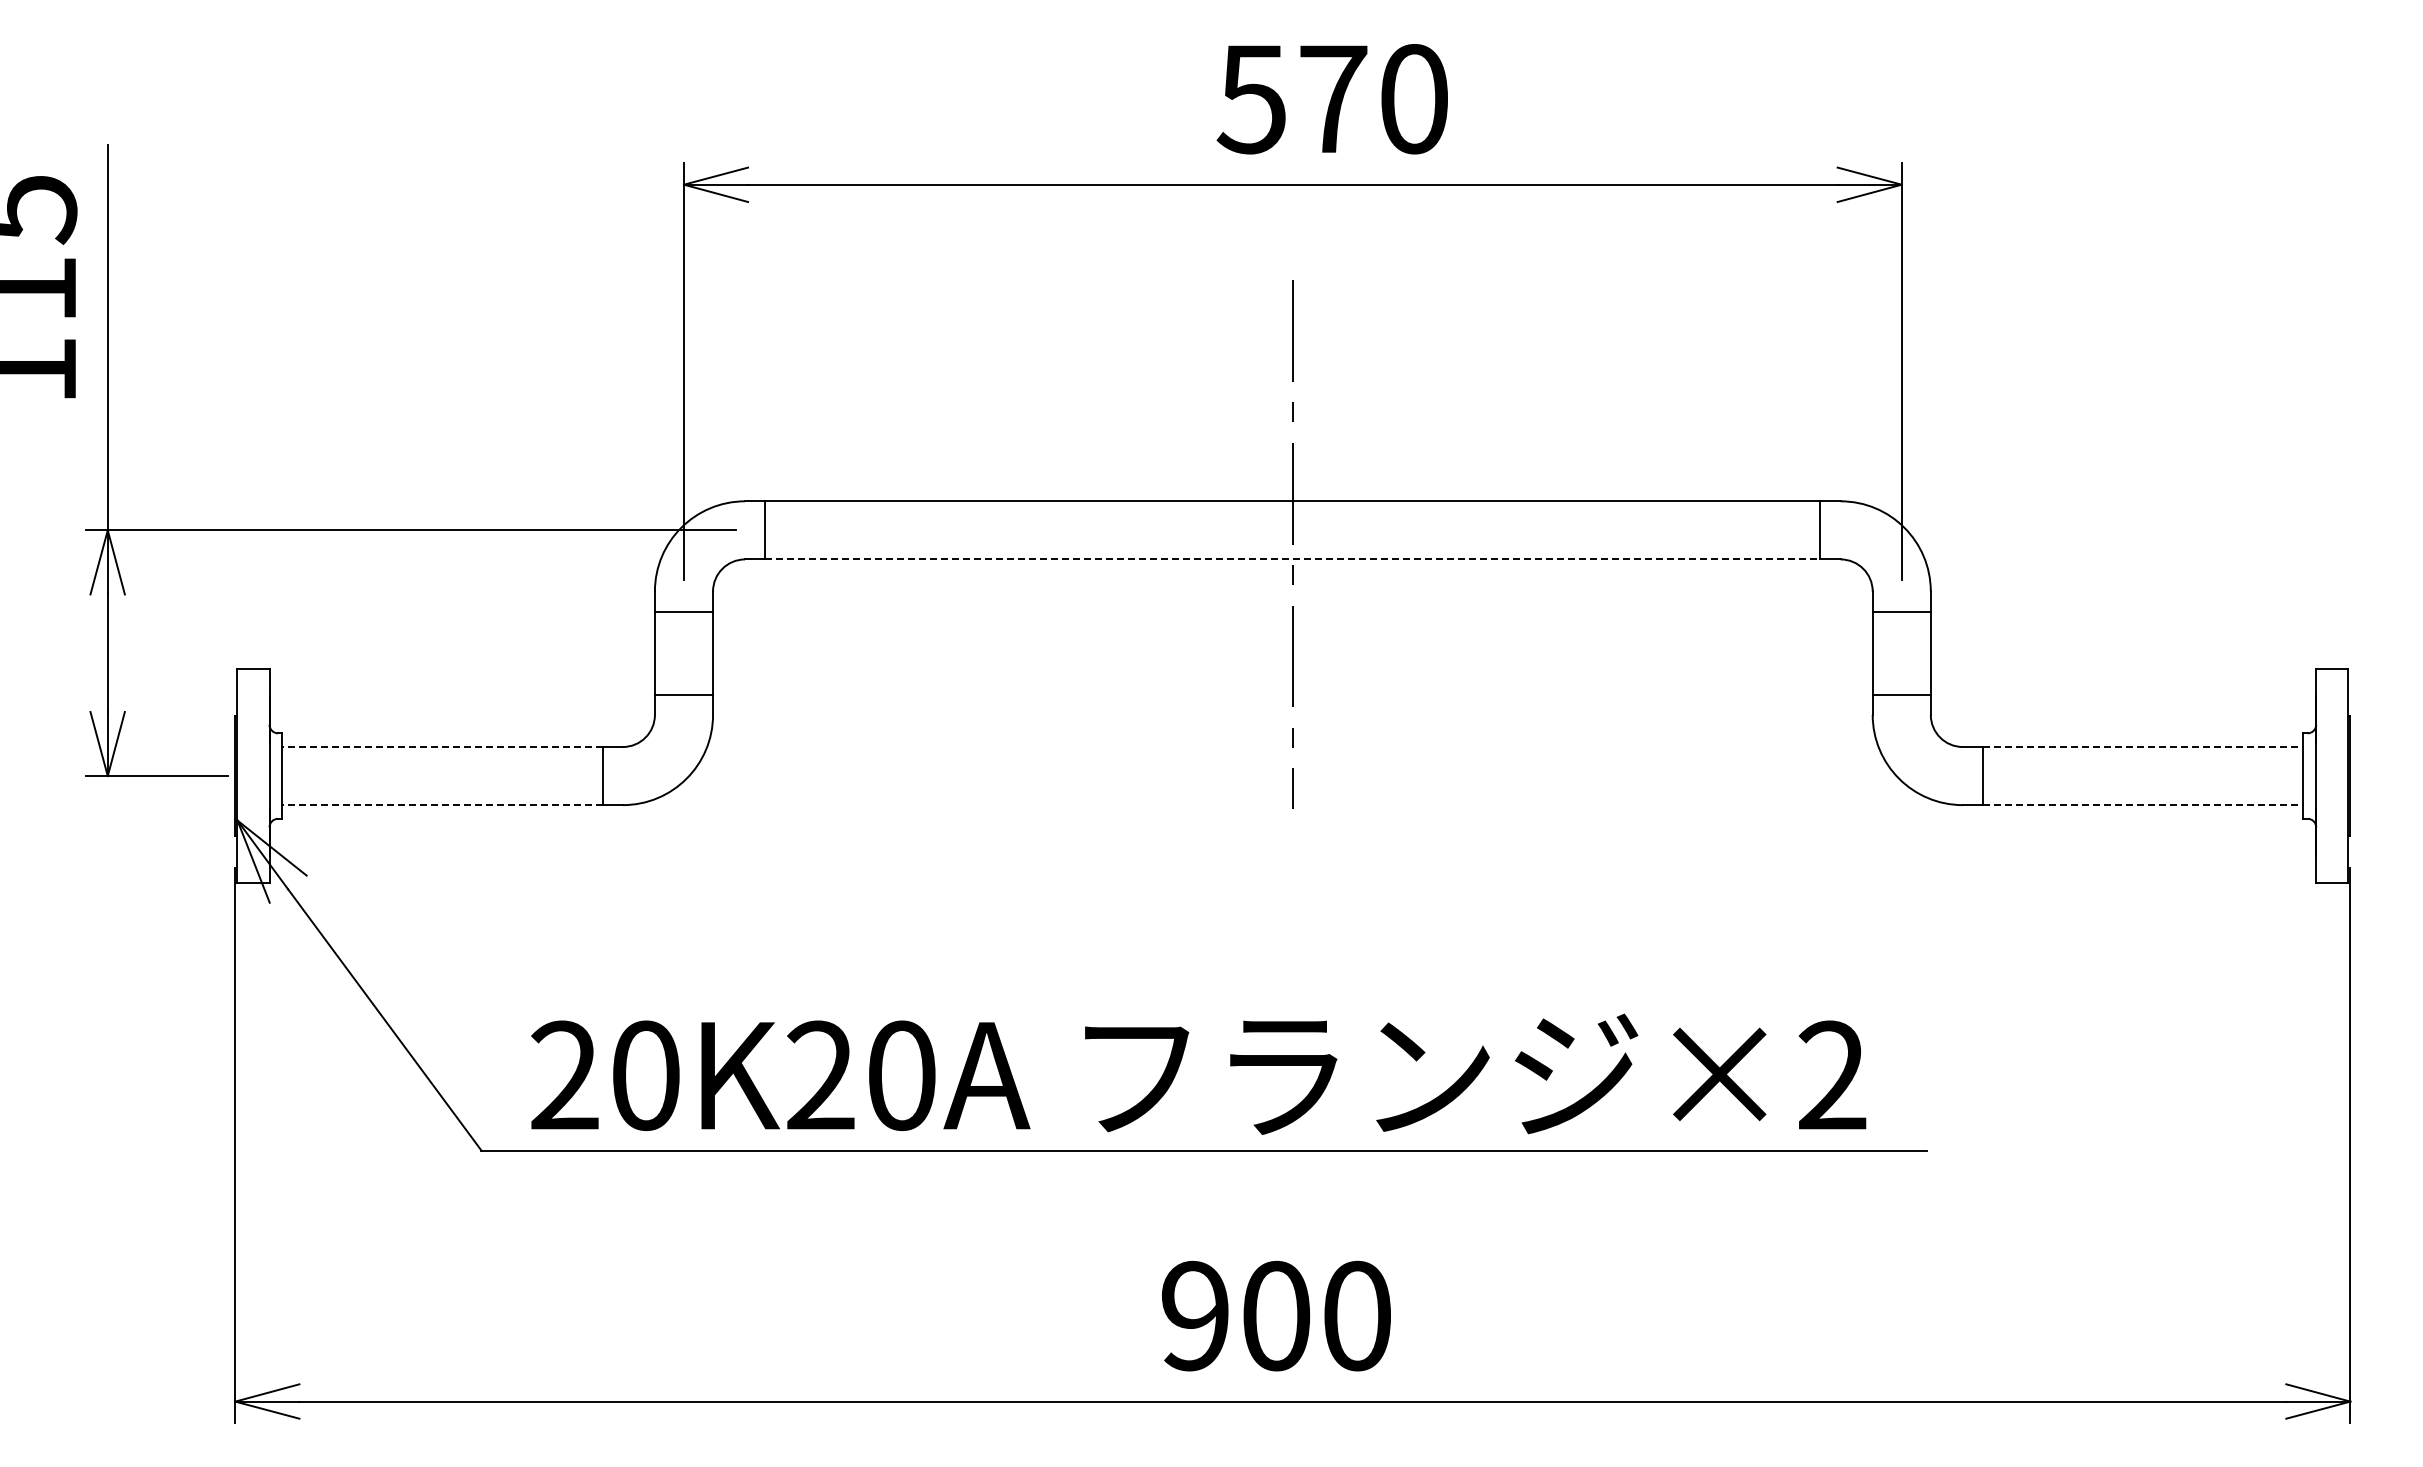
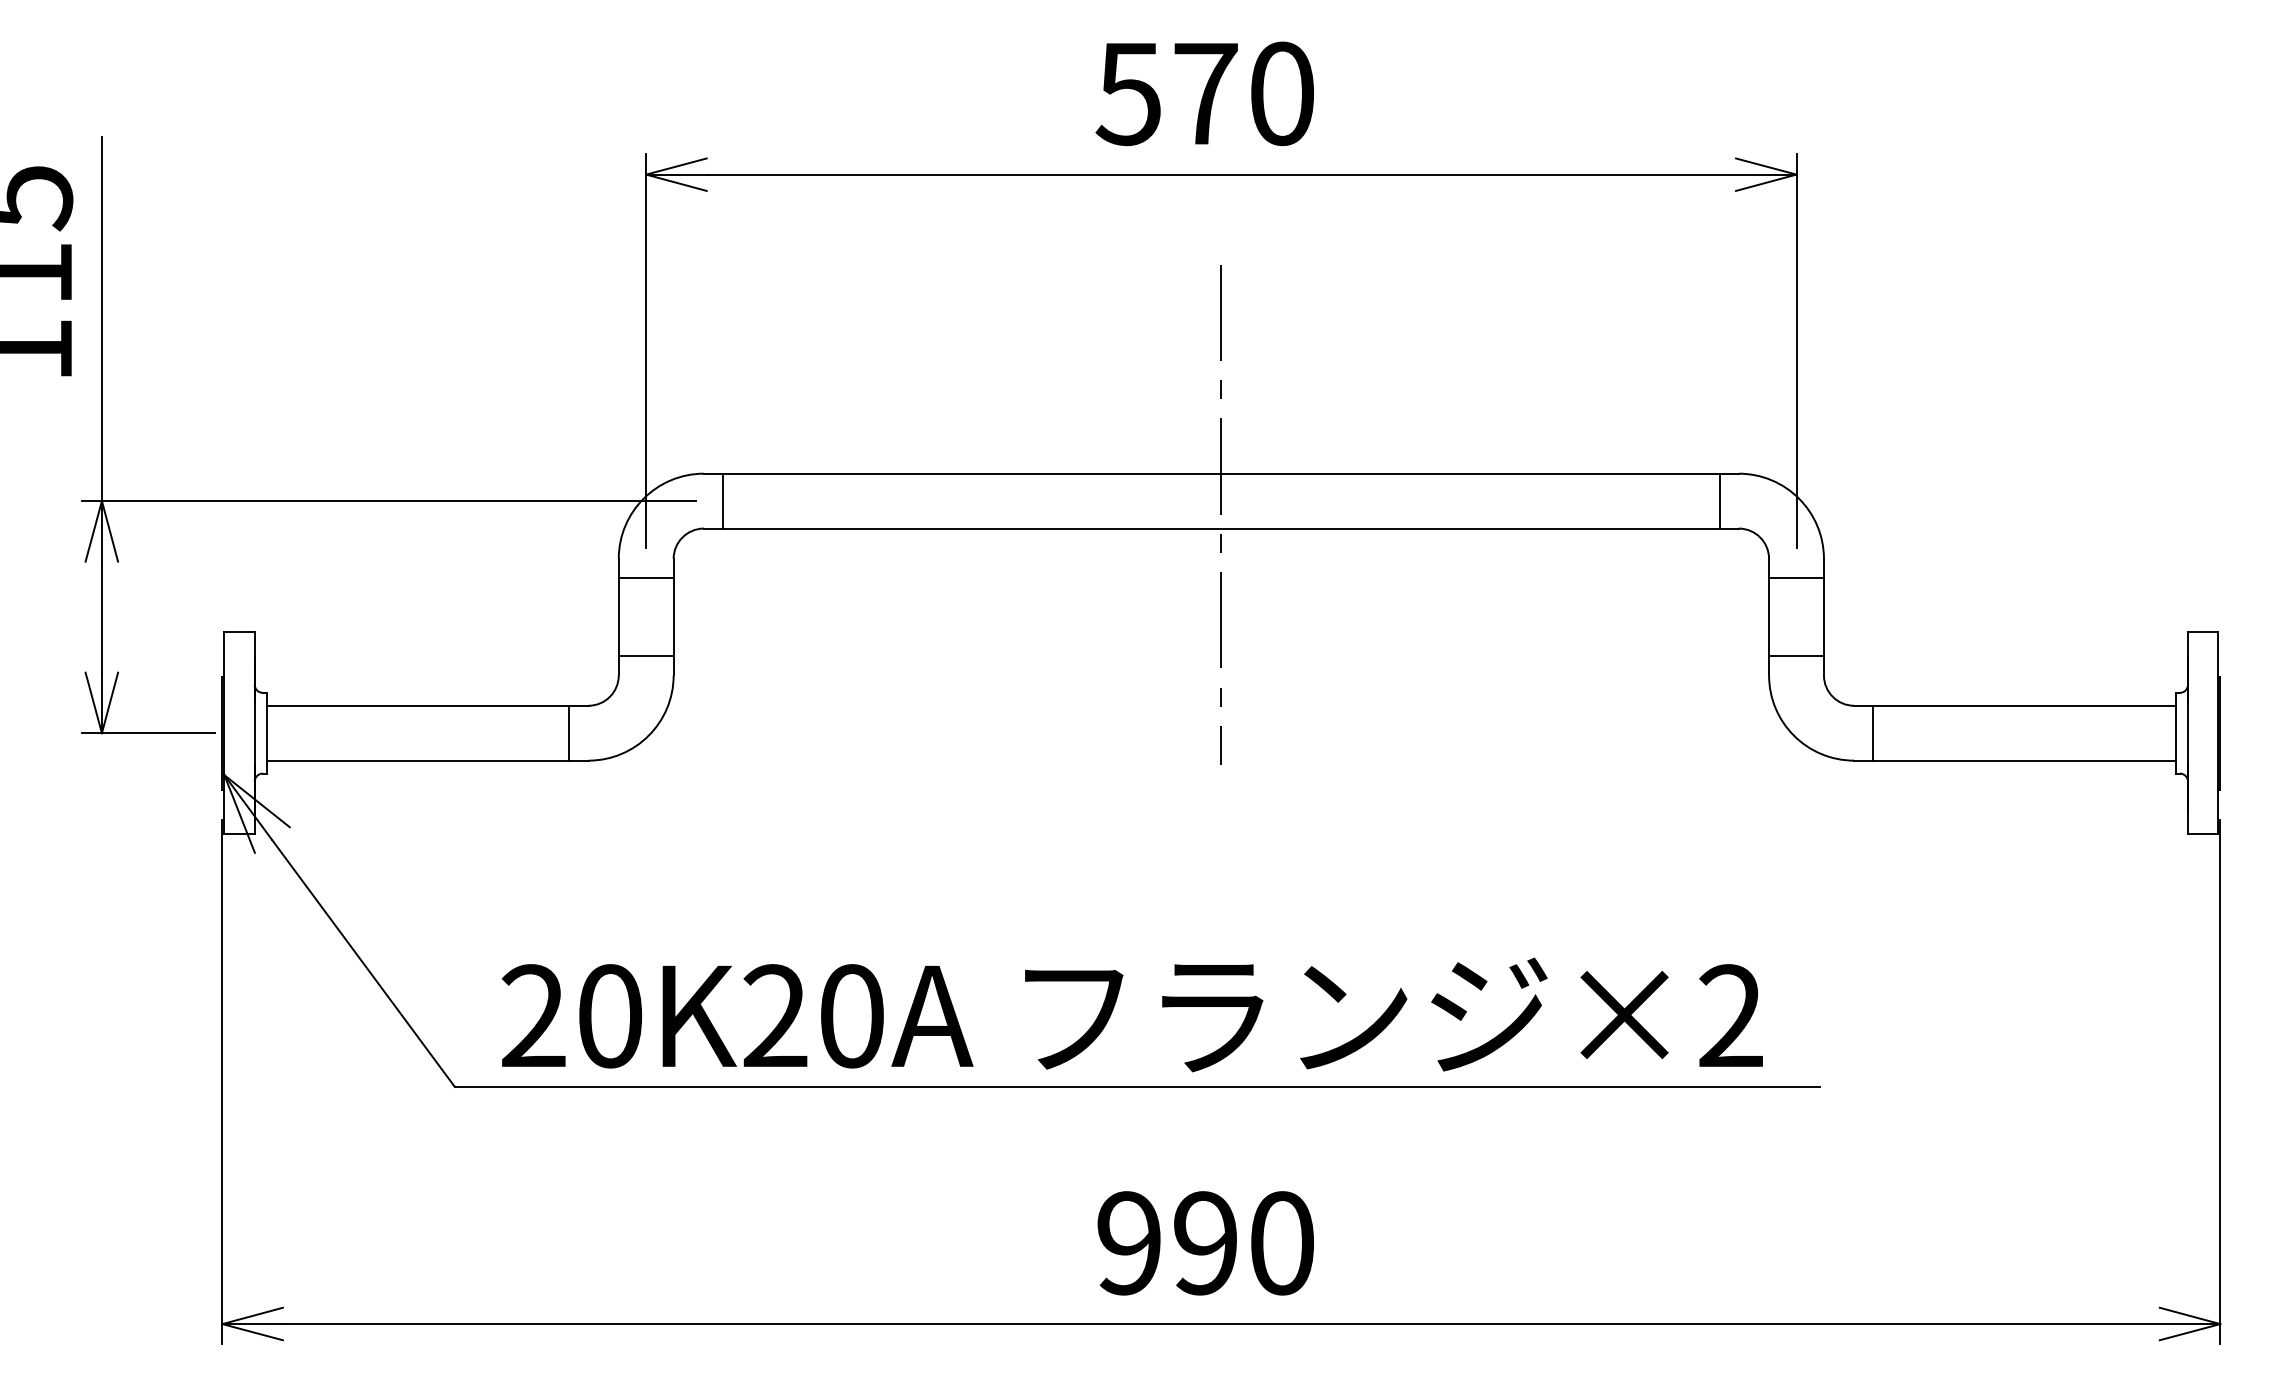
text: (1331, 99) -> (1204, 94), moved
line: (1293, 559) -> (1221, 528), dashed -> solid
line: (441, 747) -> (417, 706), dashed -> solid
line: (2143, 747) -> (2024, 706), dashed -> solid
line: (441, 805) -> (417, 761), dashed -> solid
line: (2143, 805) -> (2024, 761), dashed -> solid
text: (1276, 1315) -> (1205, 1242), 900 -> 990

